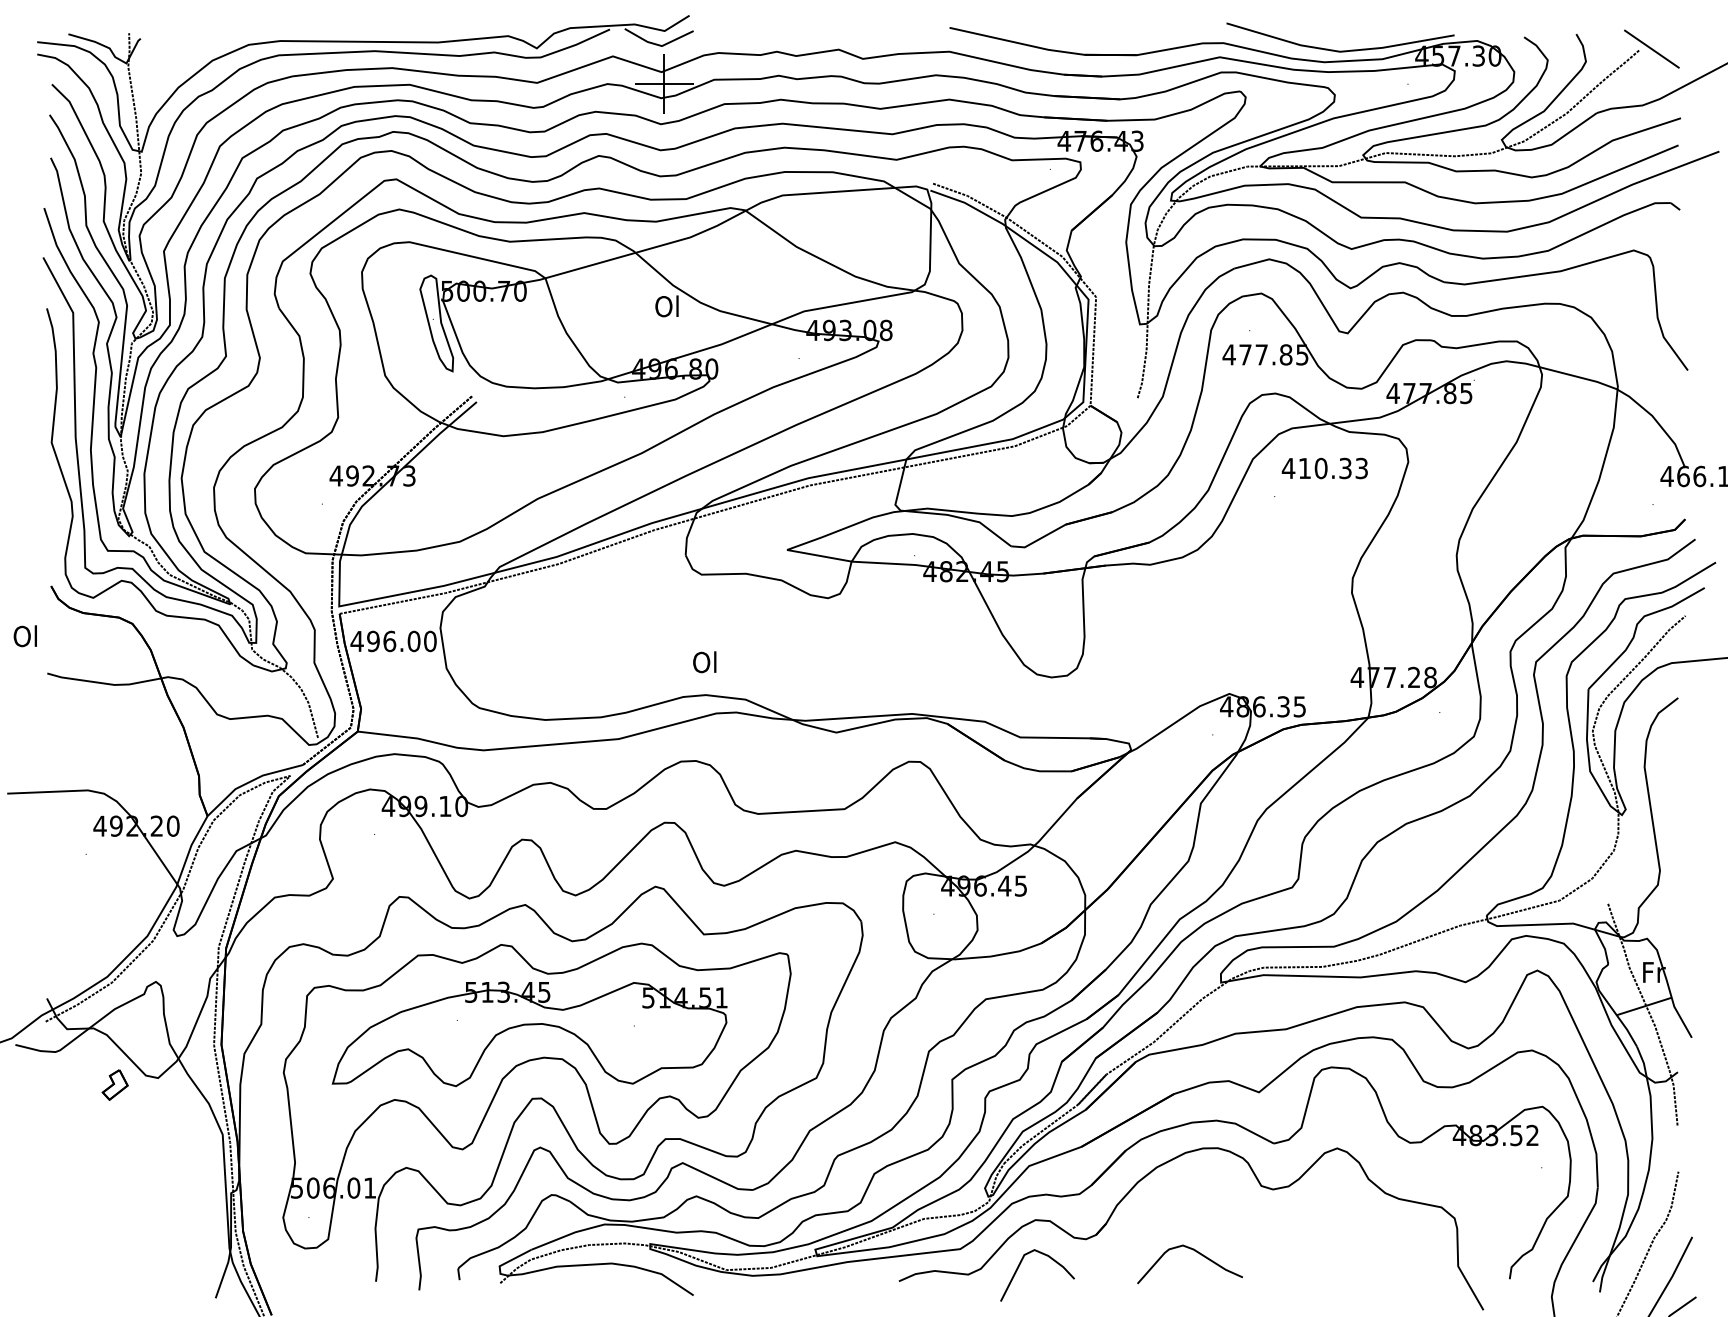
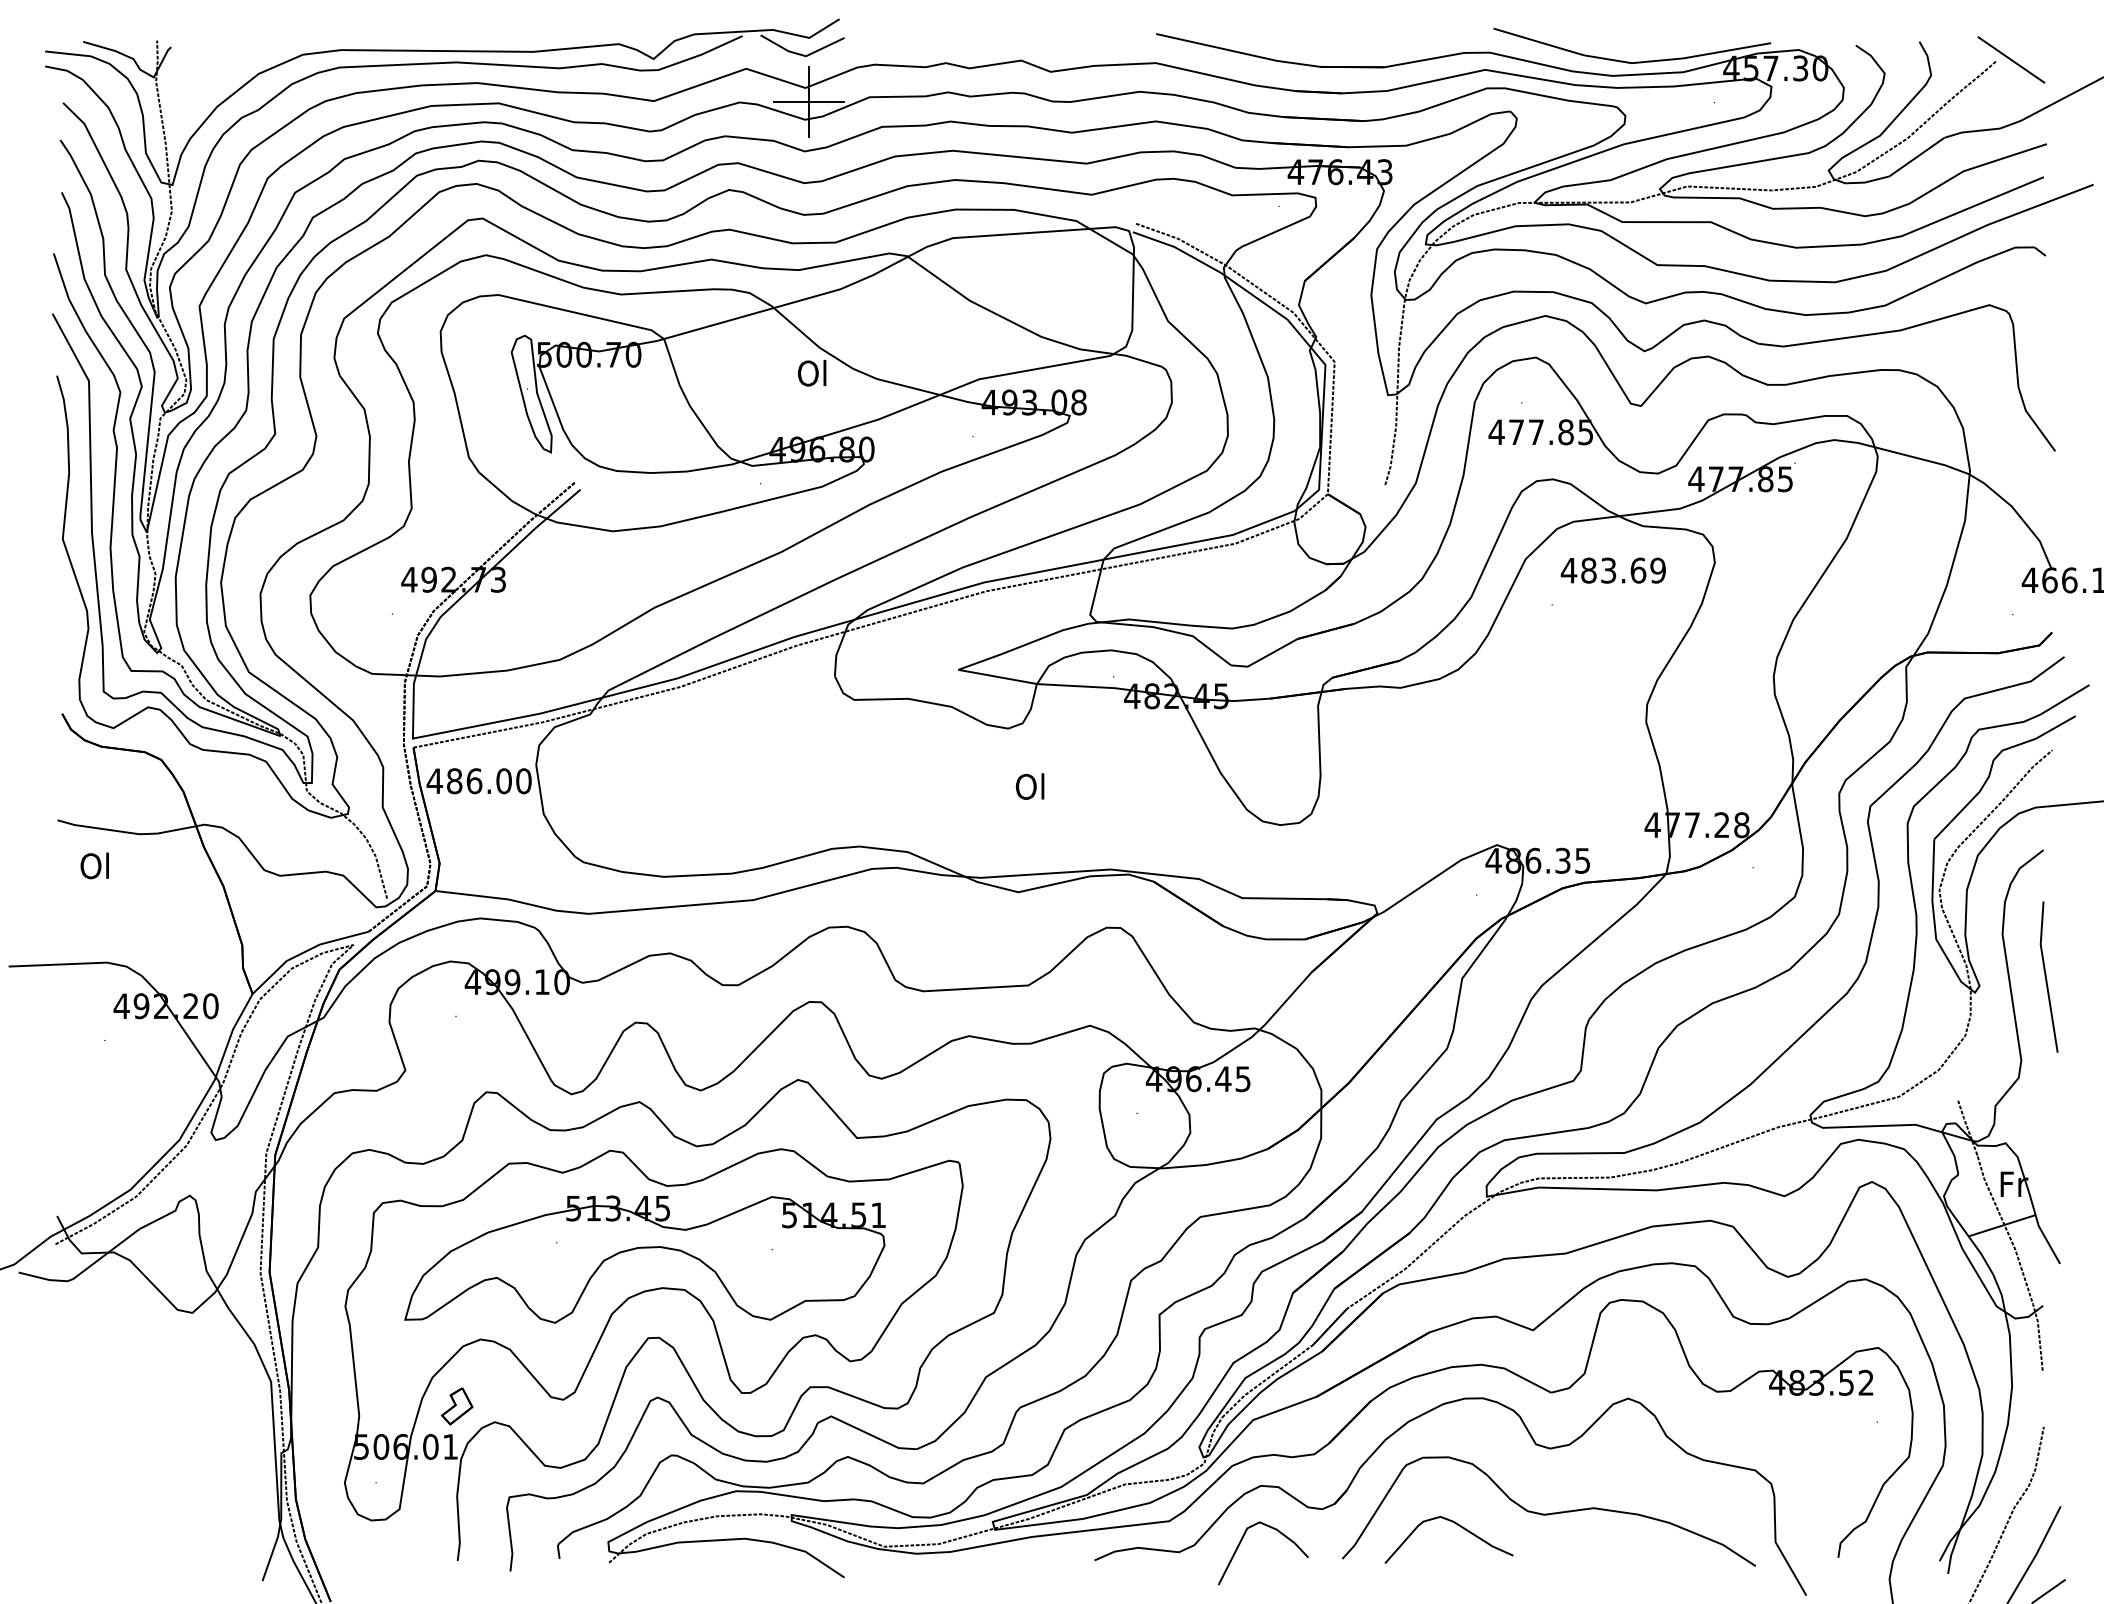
text: (1333, 468) -> (1623, 570), 410.33 -> 483.69
text: (25, 635) -> (94, 865), moved
text: (373, 641) -> (454, 781), 496.00 -> 486.00
text: (704, 662) -> (1029, 786), moved
line: (1680, 801) -> (2046, 976), added
part: (114, 1085) -> (456, 1406), moved
curve: (1272, 1242) -> (1549, 1513), added

